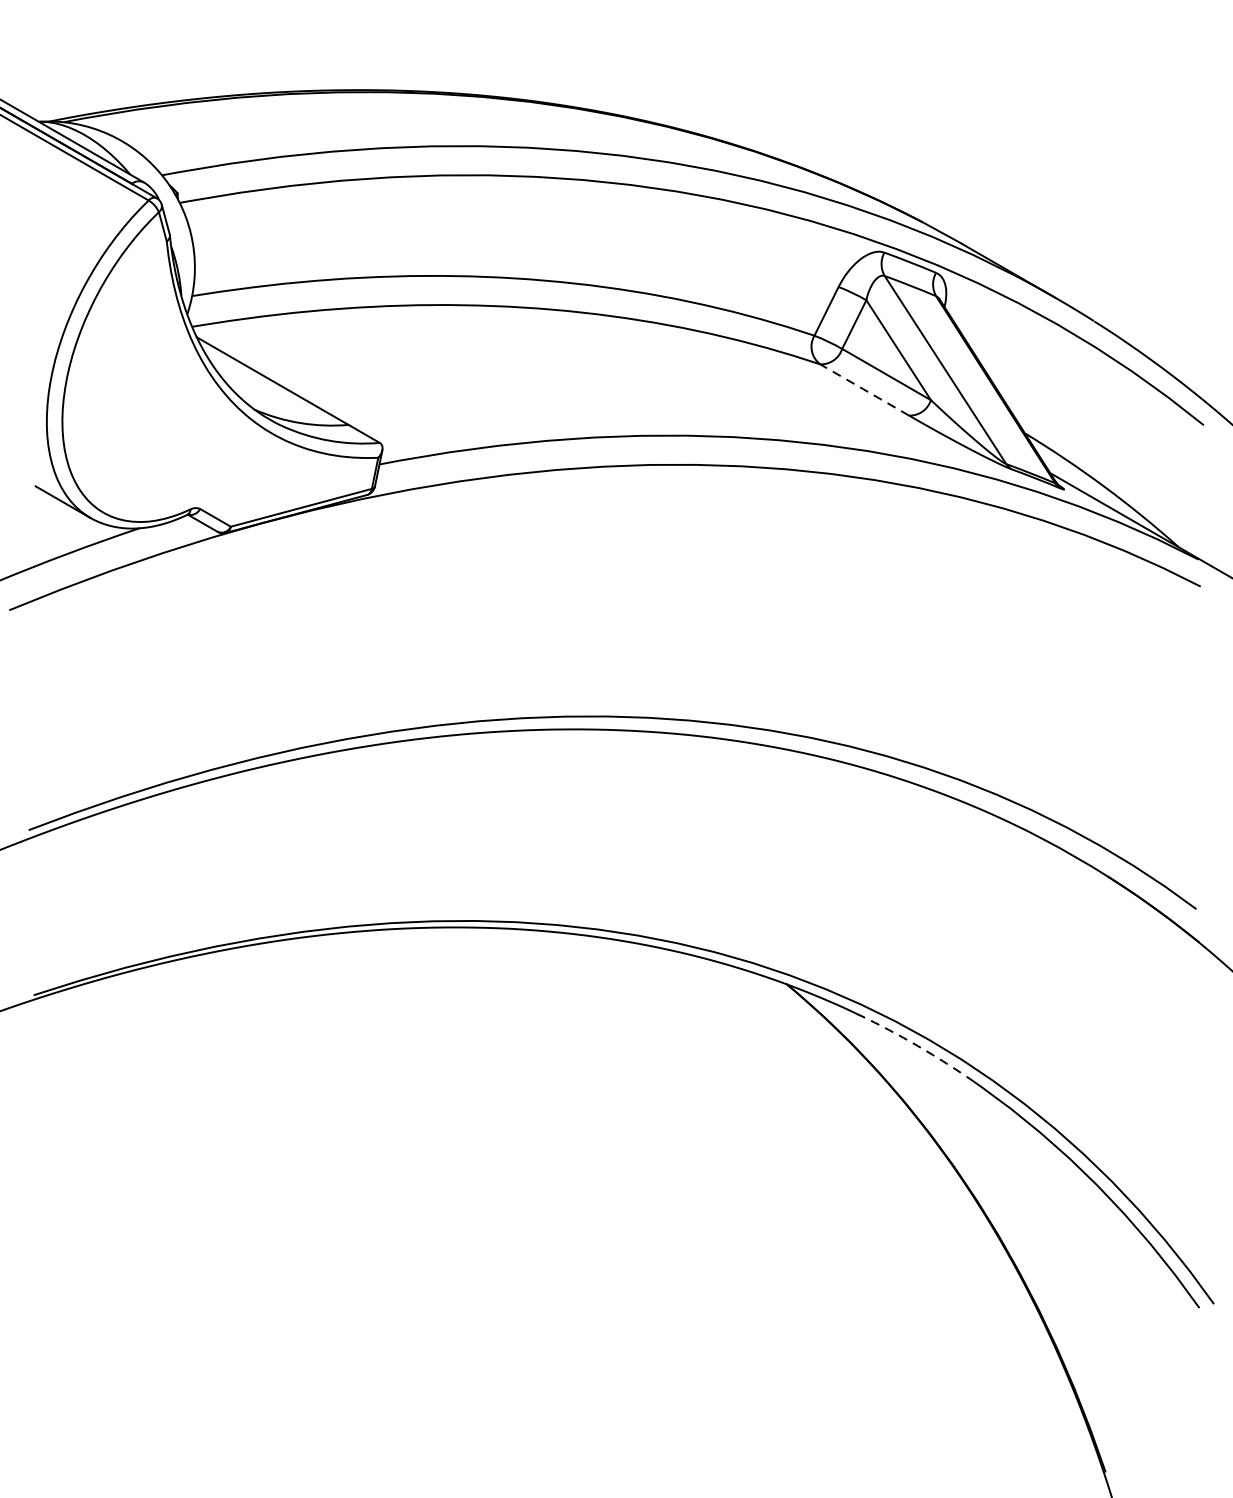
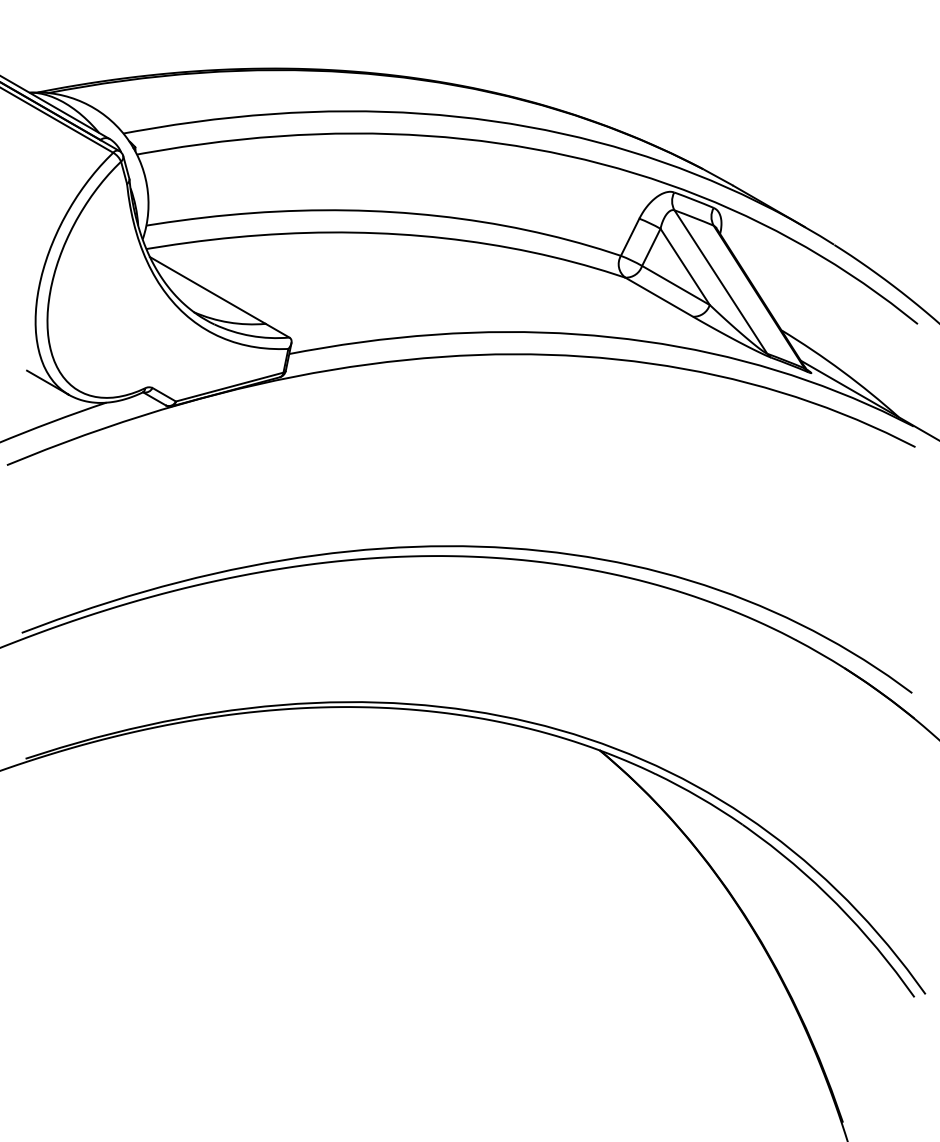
line: (863, 390) -> (658, 297), dashed -> solid
arc: (917, 1046) -> (699, 797), dashed -> solid

